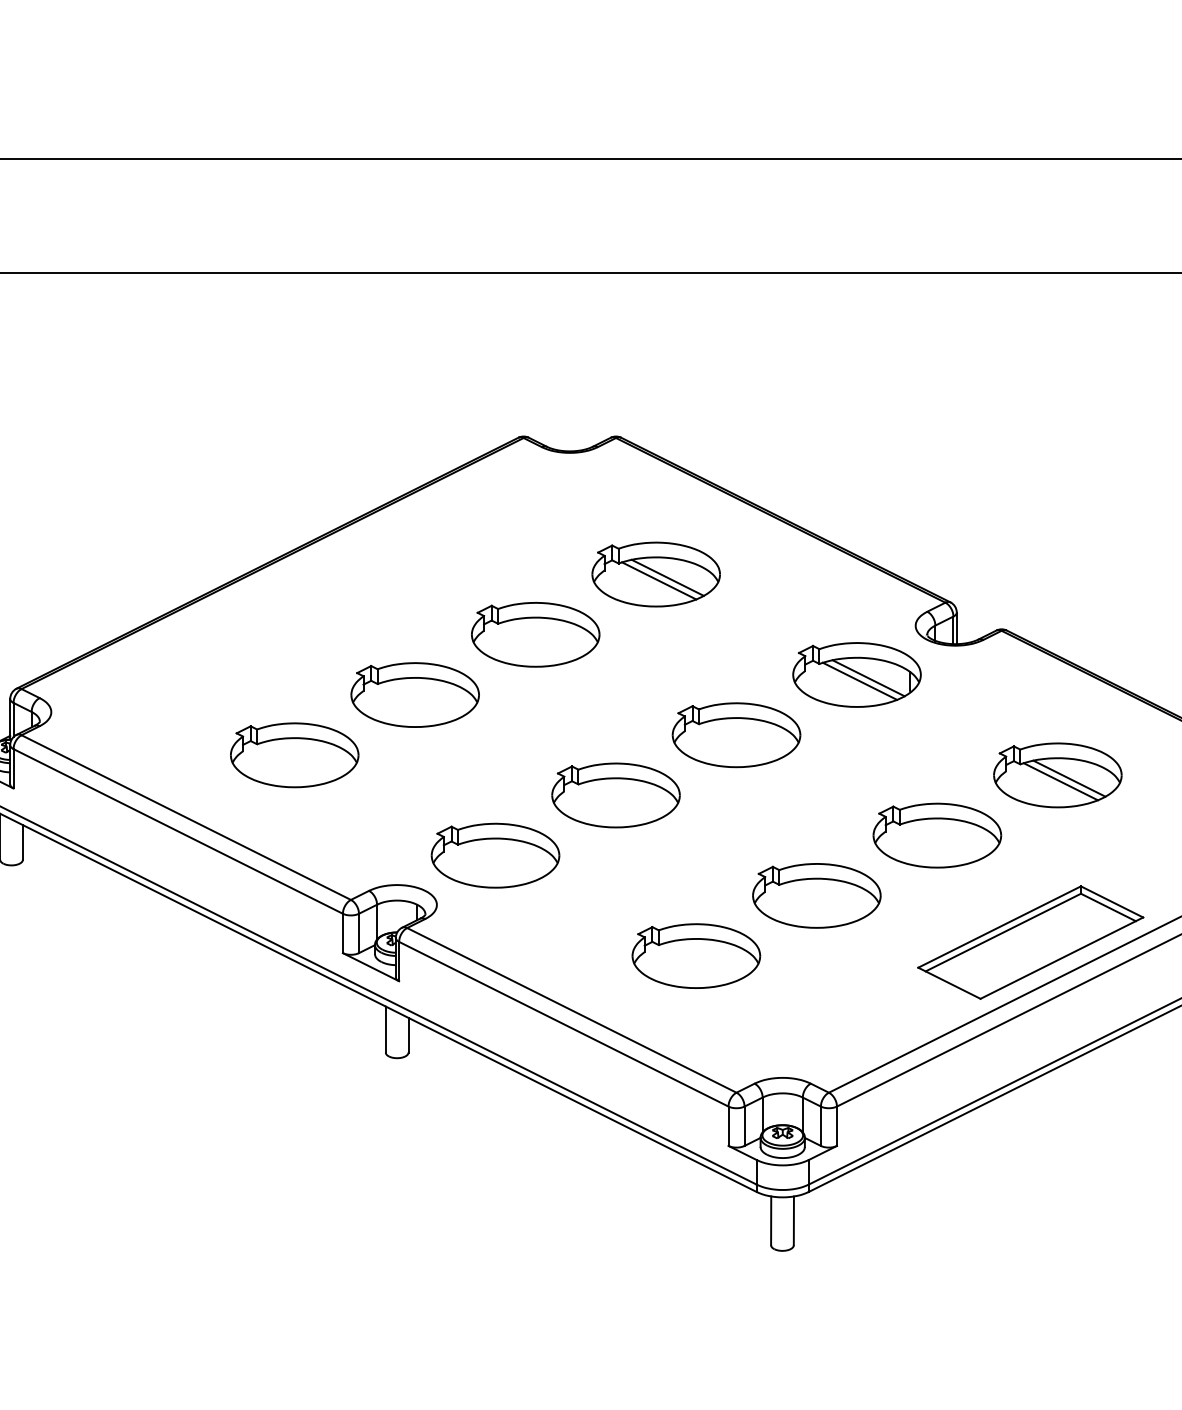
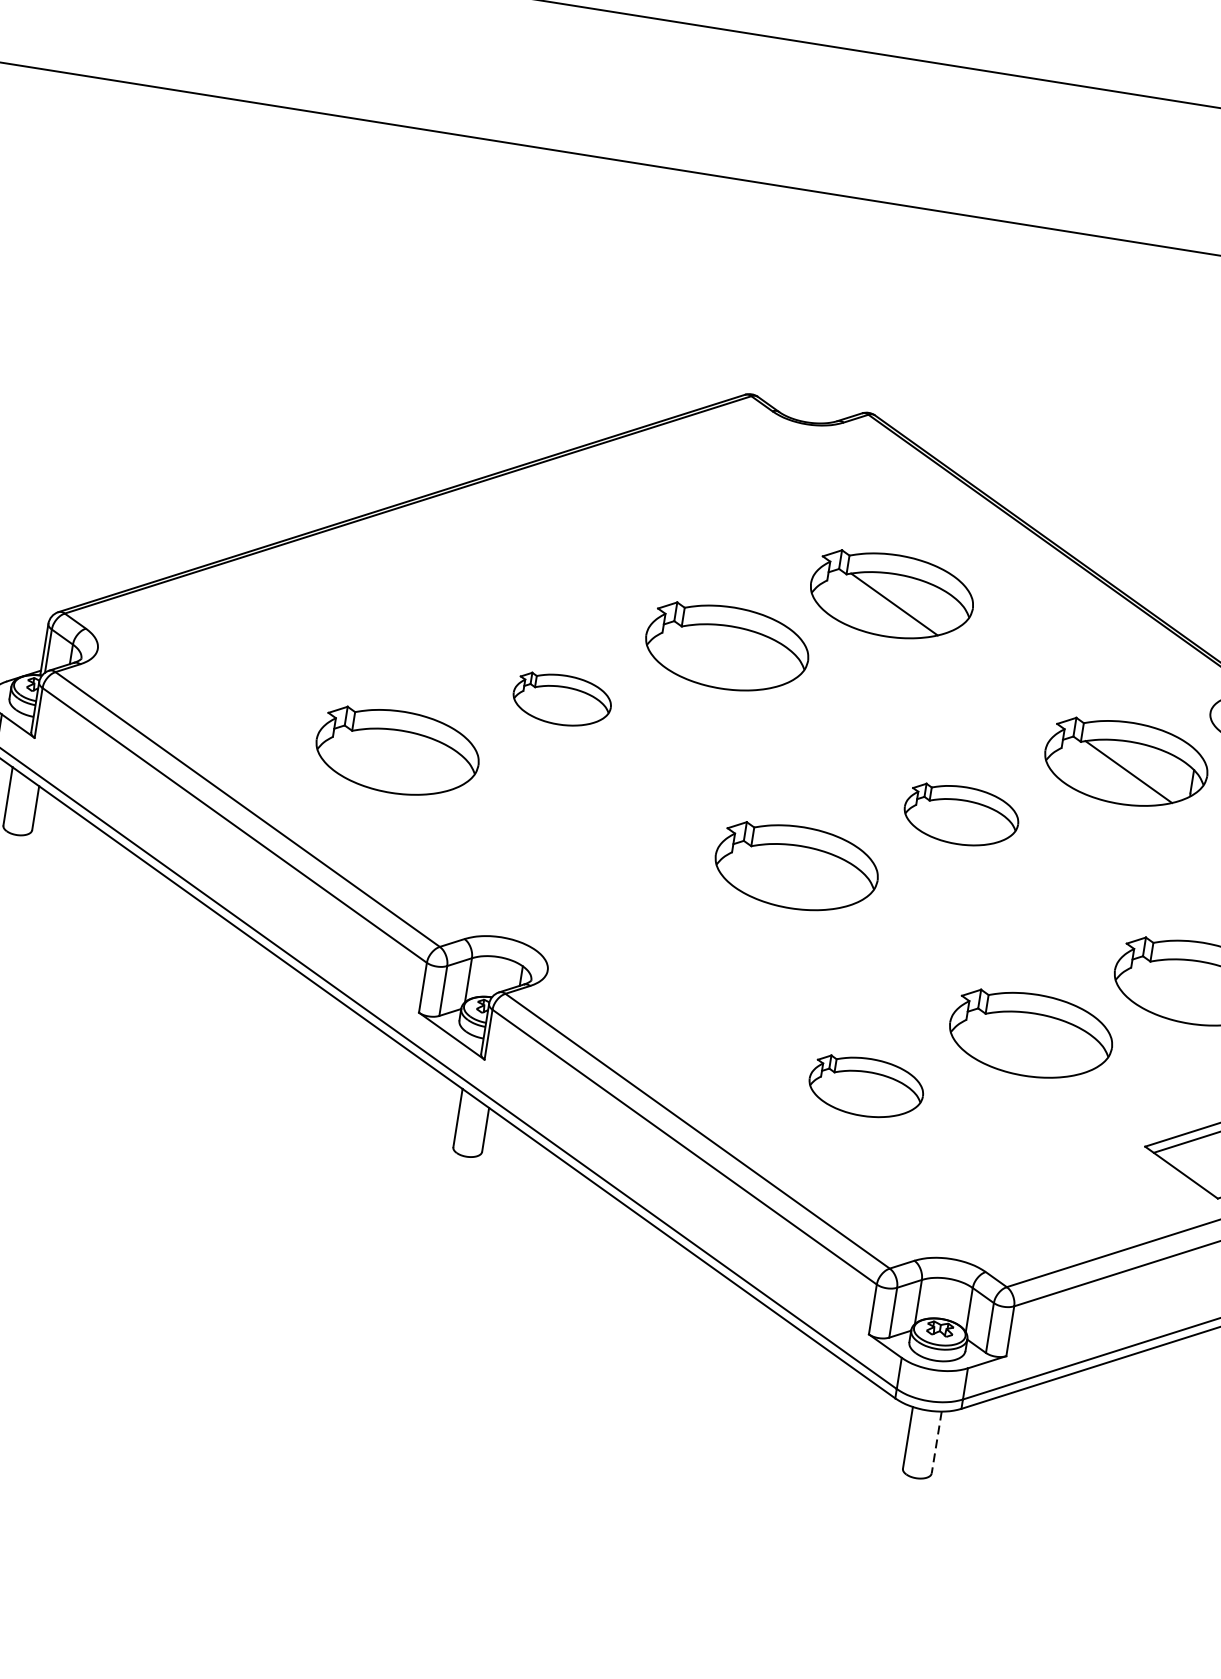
line: (667, 577) -> (905, 601), removed
line: (868, 678) -> (1140, 770), removed
part: (414, 694) -> (561, 699), size x0.6
part: (736, 735) -> (961, 815), size x0.7
part: (495, 855) -> (631, 919), removed
part: (696, 955) -> (866, 1086), size x0.7
line: (793, 1221) -> (936, 1443), solid -> dashed

